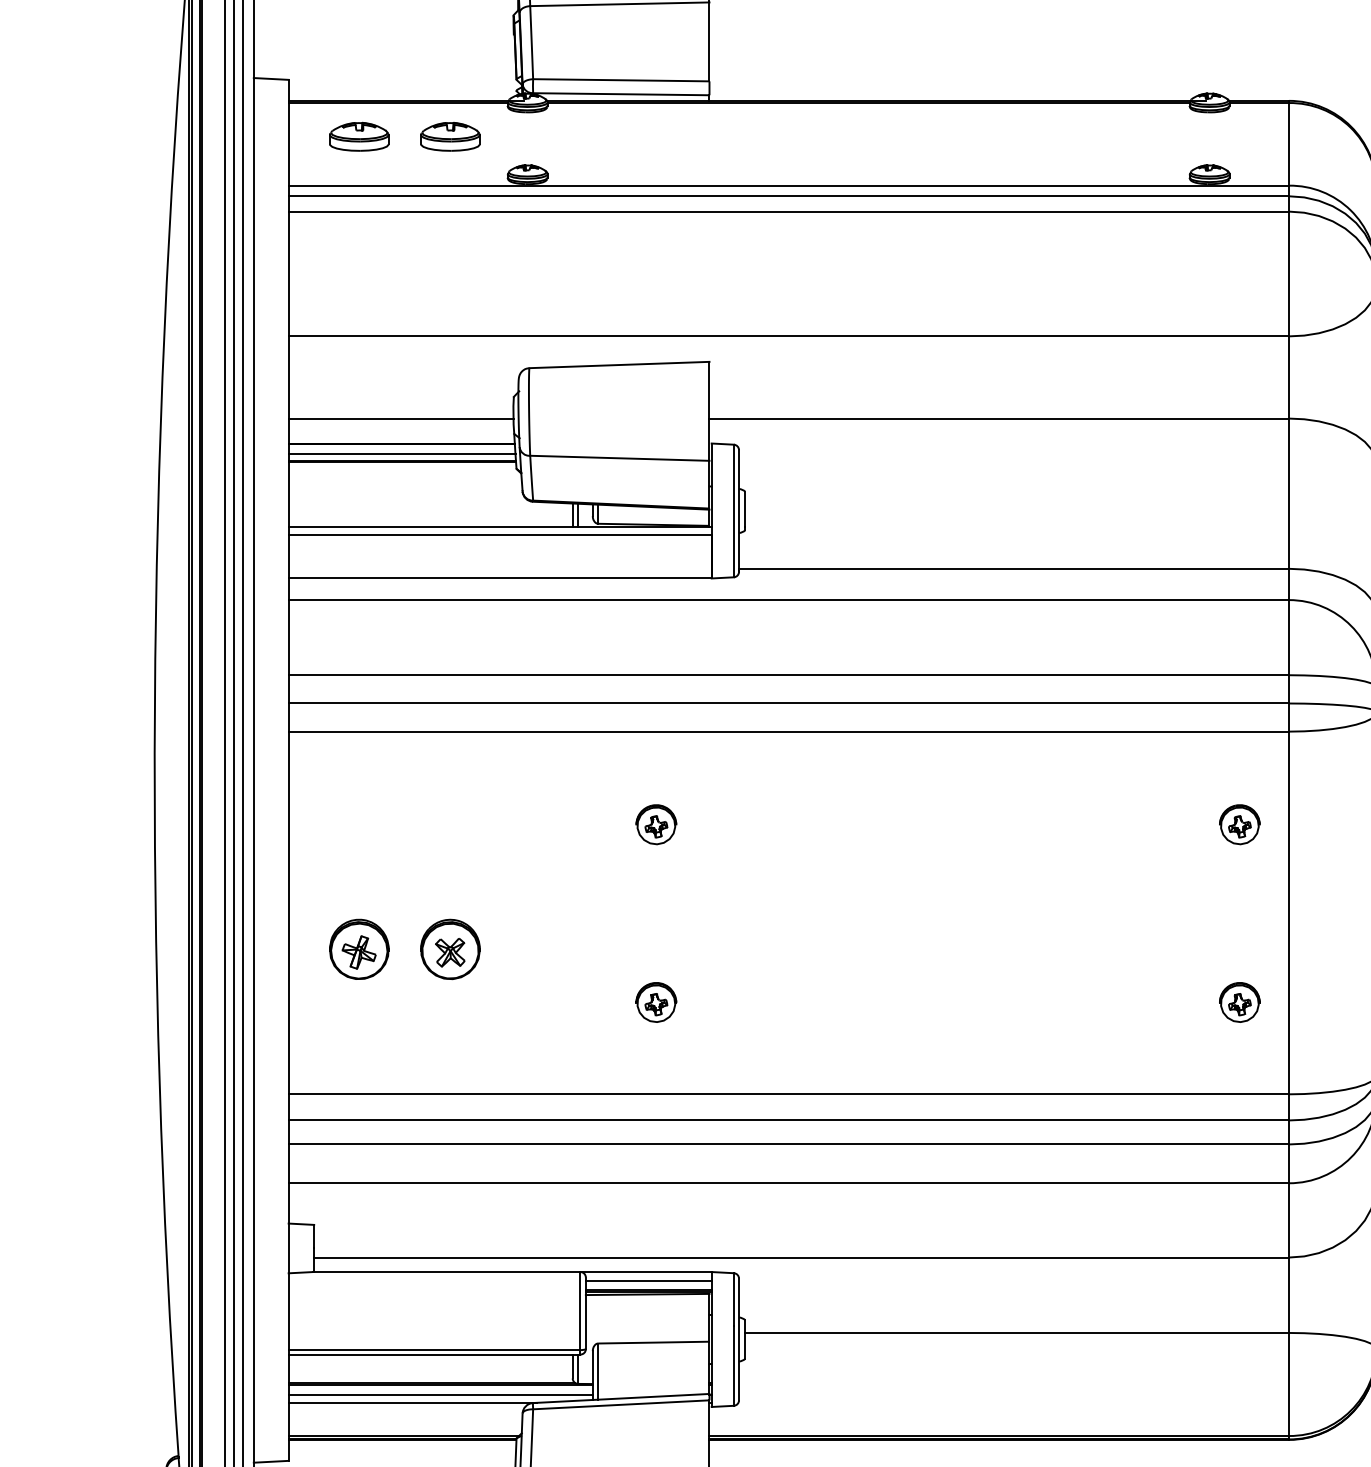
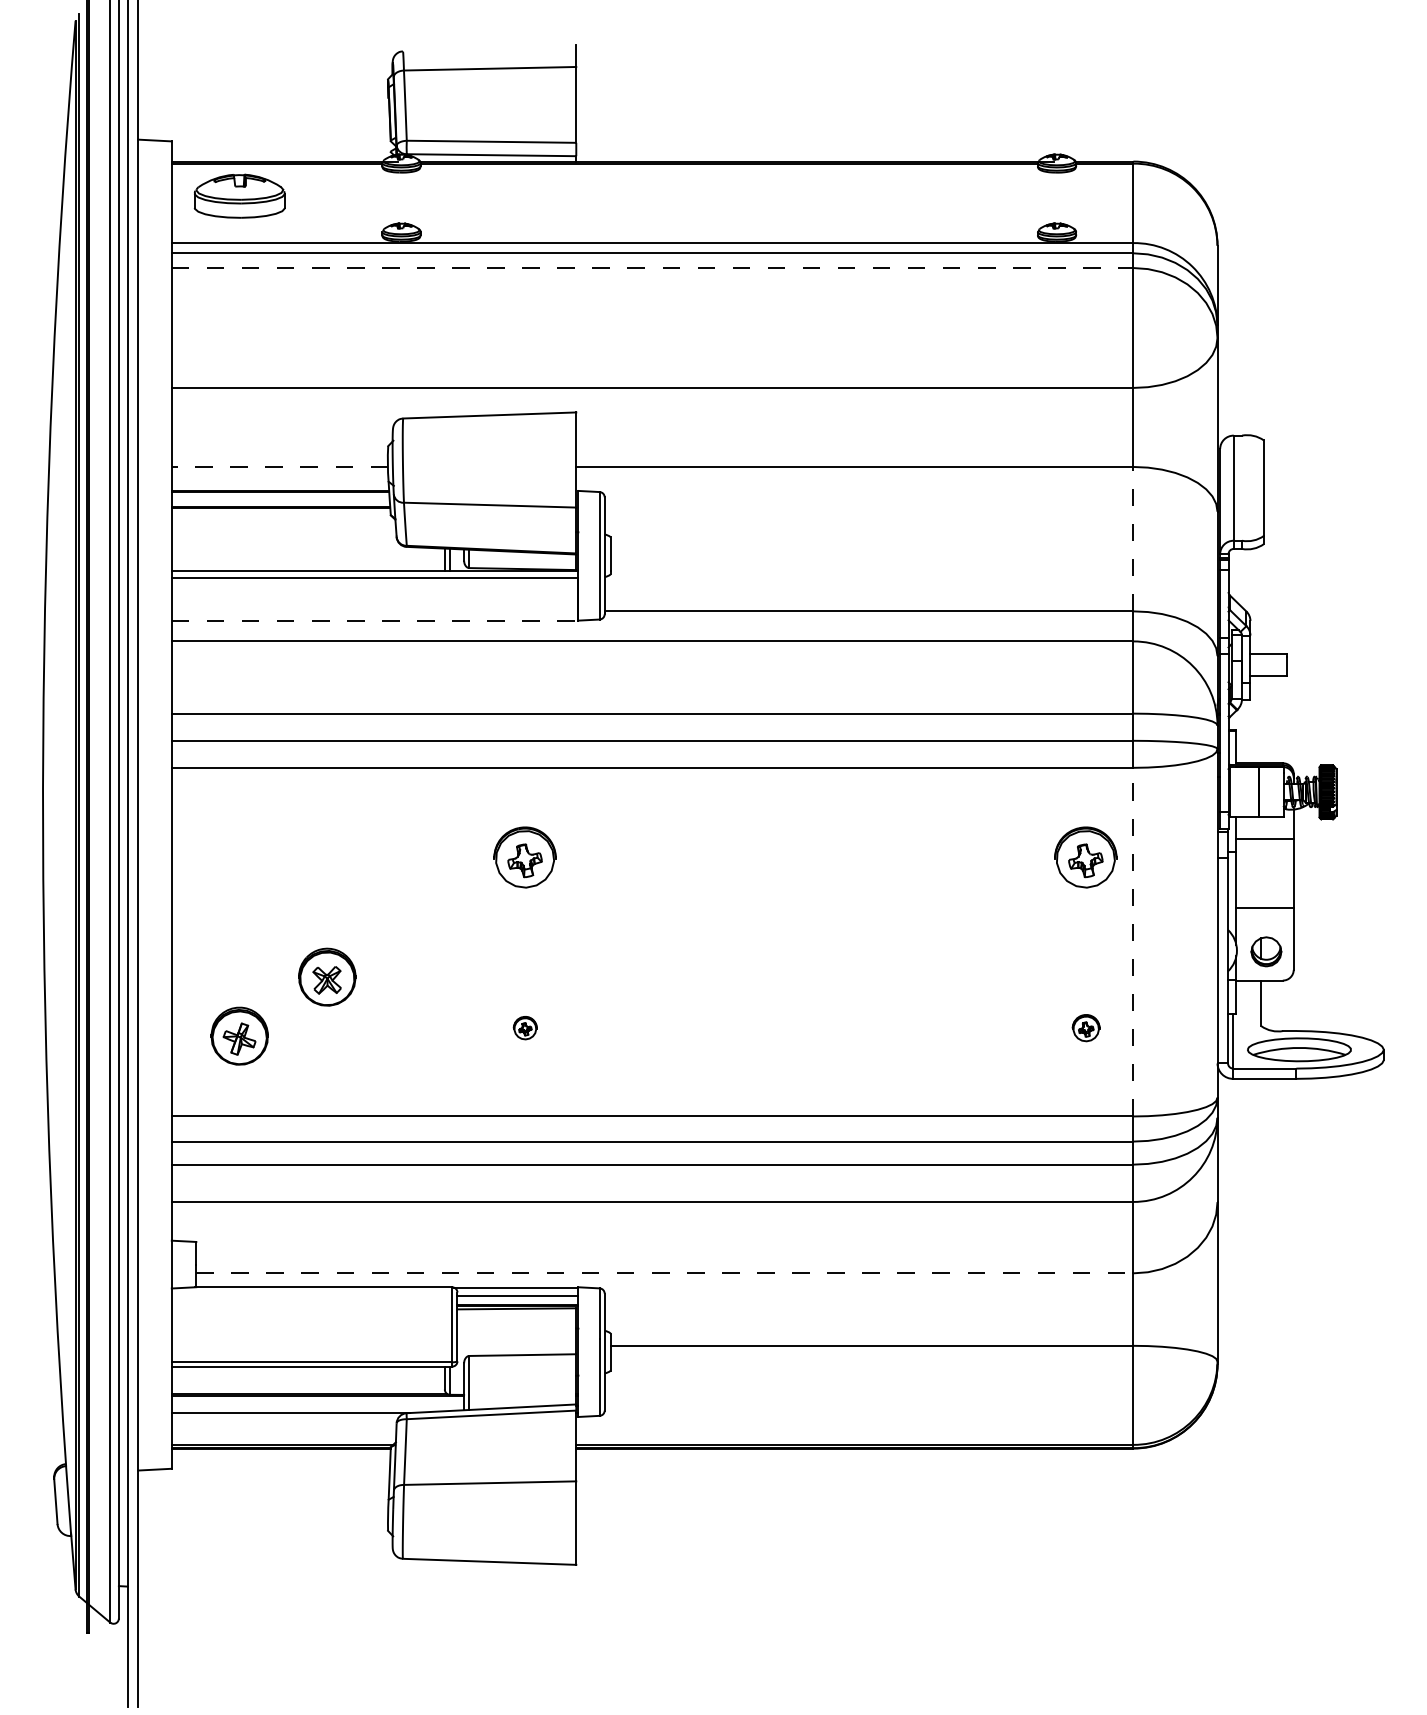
part: (359, 136) -> (239, 195), size x1.6
part: (450, 136) -> (327, 195), removed
line: (788, 212) -> (652, 268), solid -> dashed
line: (400, 418) -> (279, 466), solid -> dashed
line: (401, 454) -> (280, 501), removed
line: (1289, 493) -> (1133, 538), solid -> dashed
line: (500, 578) -> (375, 620), solid -> dashed
part: (656, 823) -> (525, 856), size x1.6
part: (1240, 823) -> (1086, 856), size x1.6
line: (1289, 912) -> (1133, 941), solid -> dashed
part: (359, 948) -> (239, 1035), moved
part: (656, 1001) -> (525, 1027), size x0.6
part: (1240, 1001) -> (1086, 1027), size x0.7
line: (801, 1257) -> (664, 1273), solid -> dashed
line: (440, 1395) -> (317, 1405), removed

